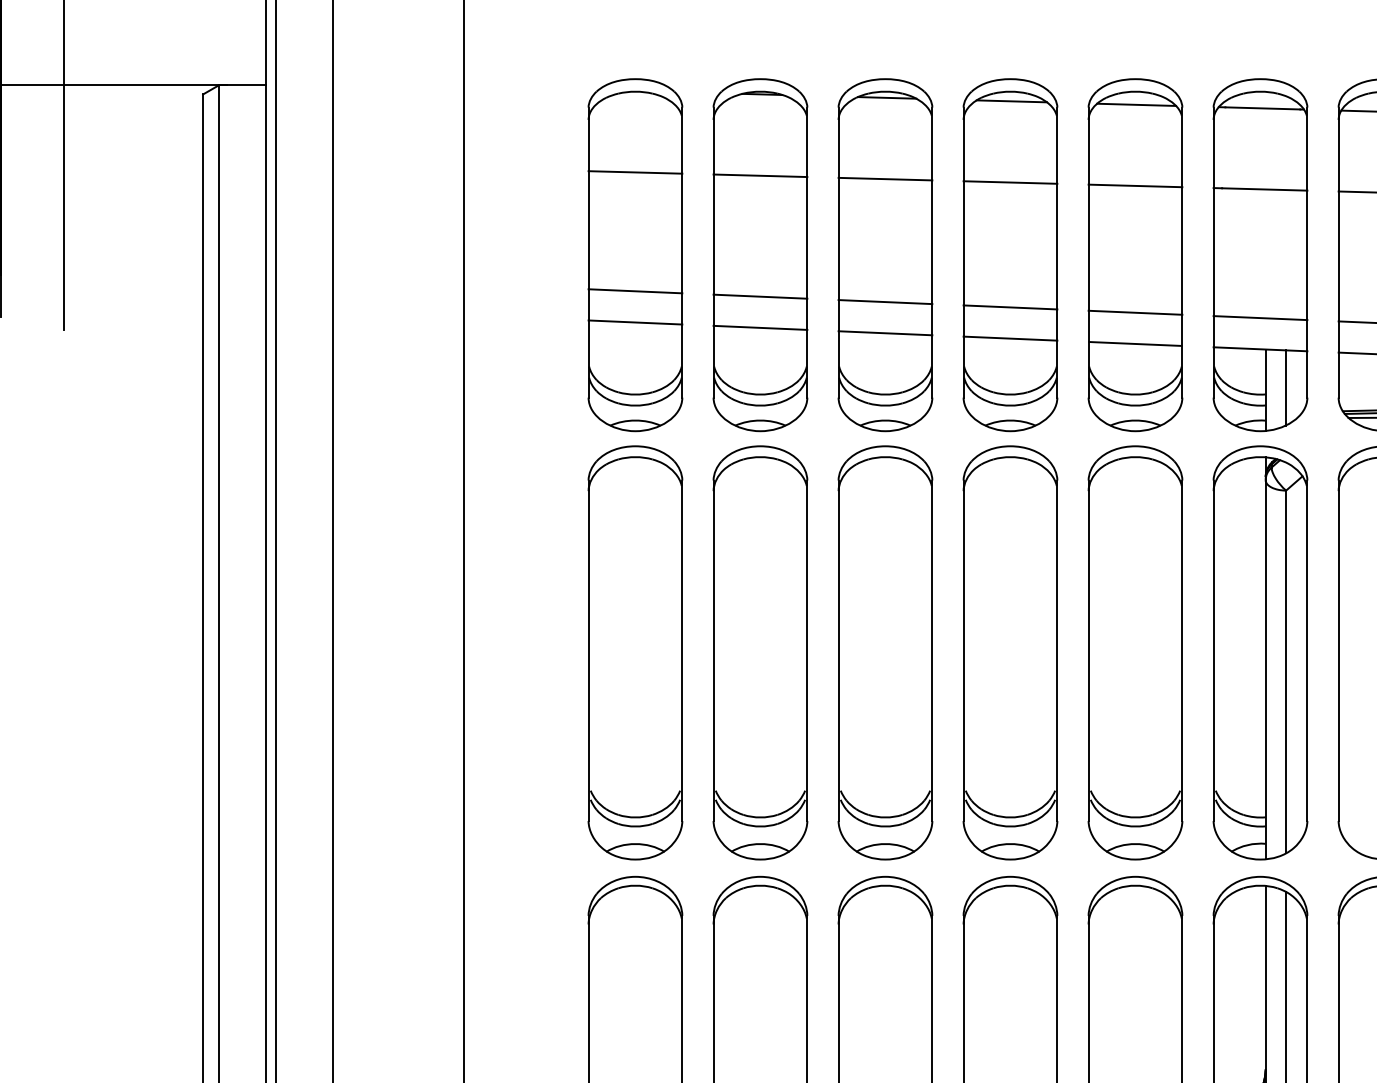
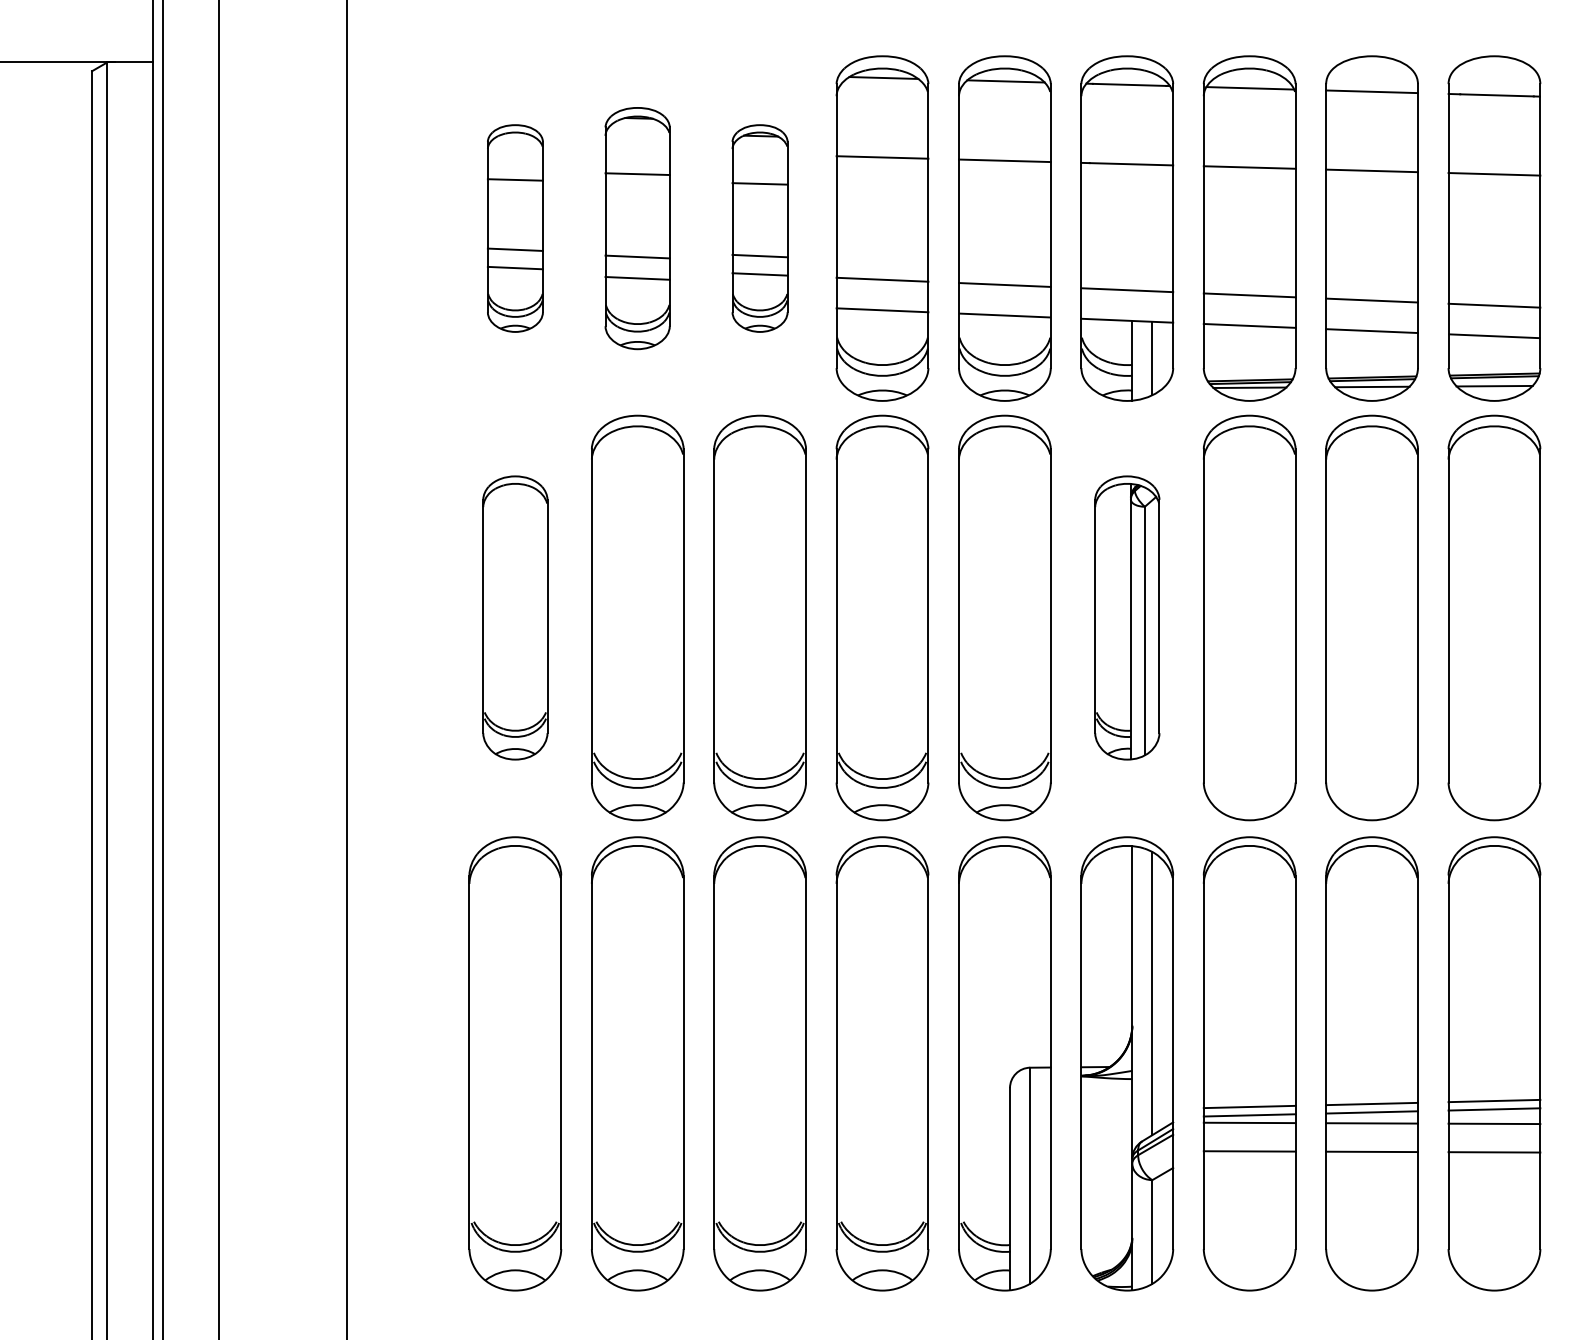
part: (635, 255) -> (515, 228), size x0.6
part: (760, 255) -> (637, 228), size x0.7
part: (884, 255) -> (759, 228), size x0.6
part: (635, 652) -> (515, 617), size x0.7
part: (1260, 652) -> (1127, 617), size x0.7

